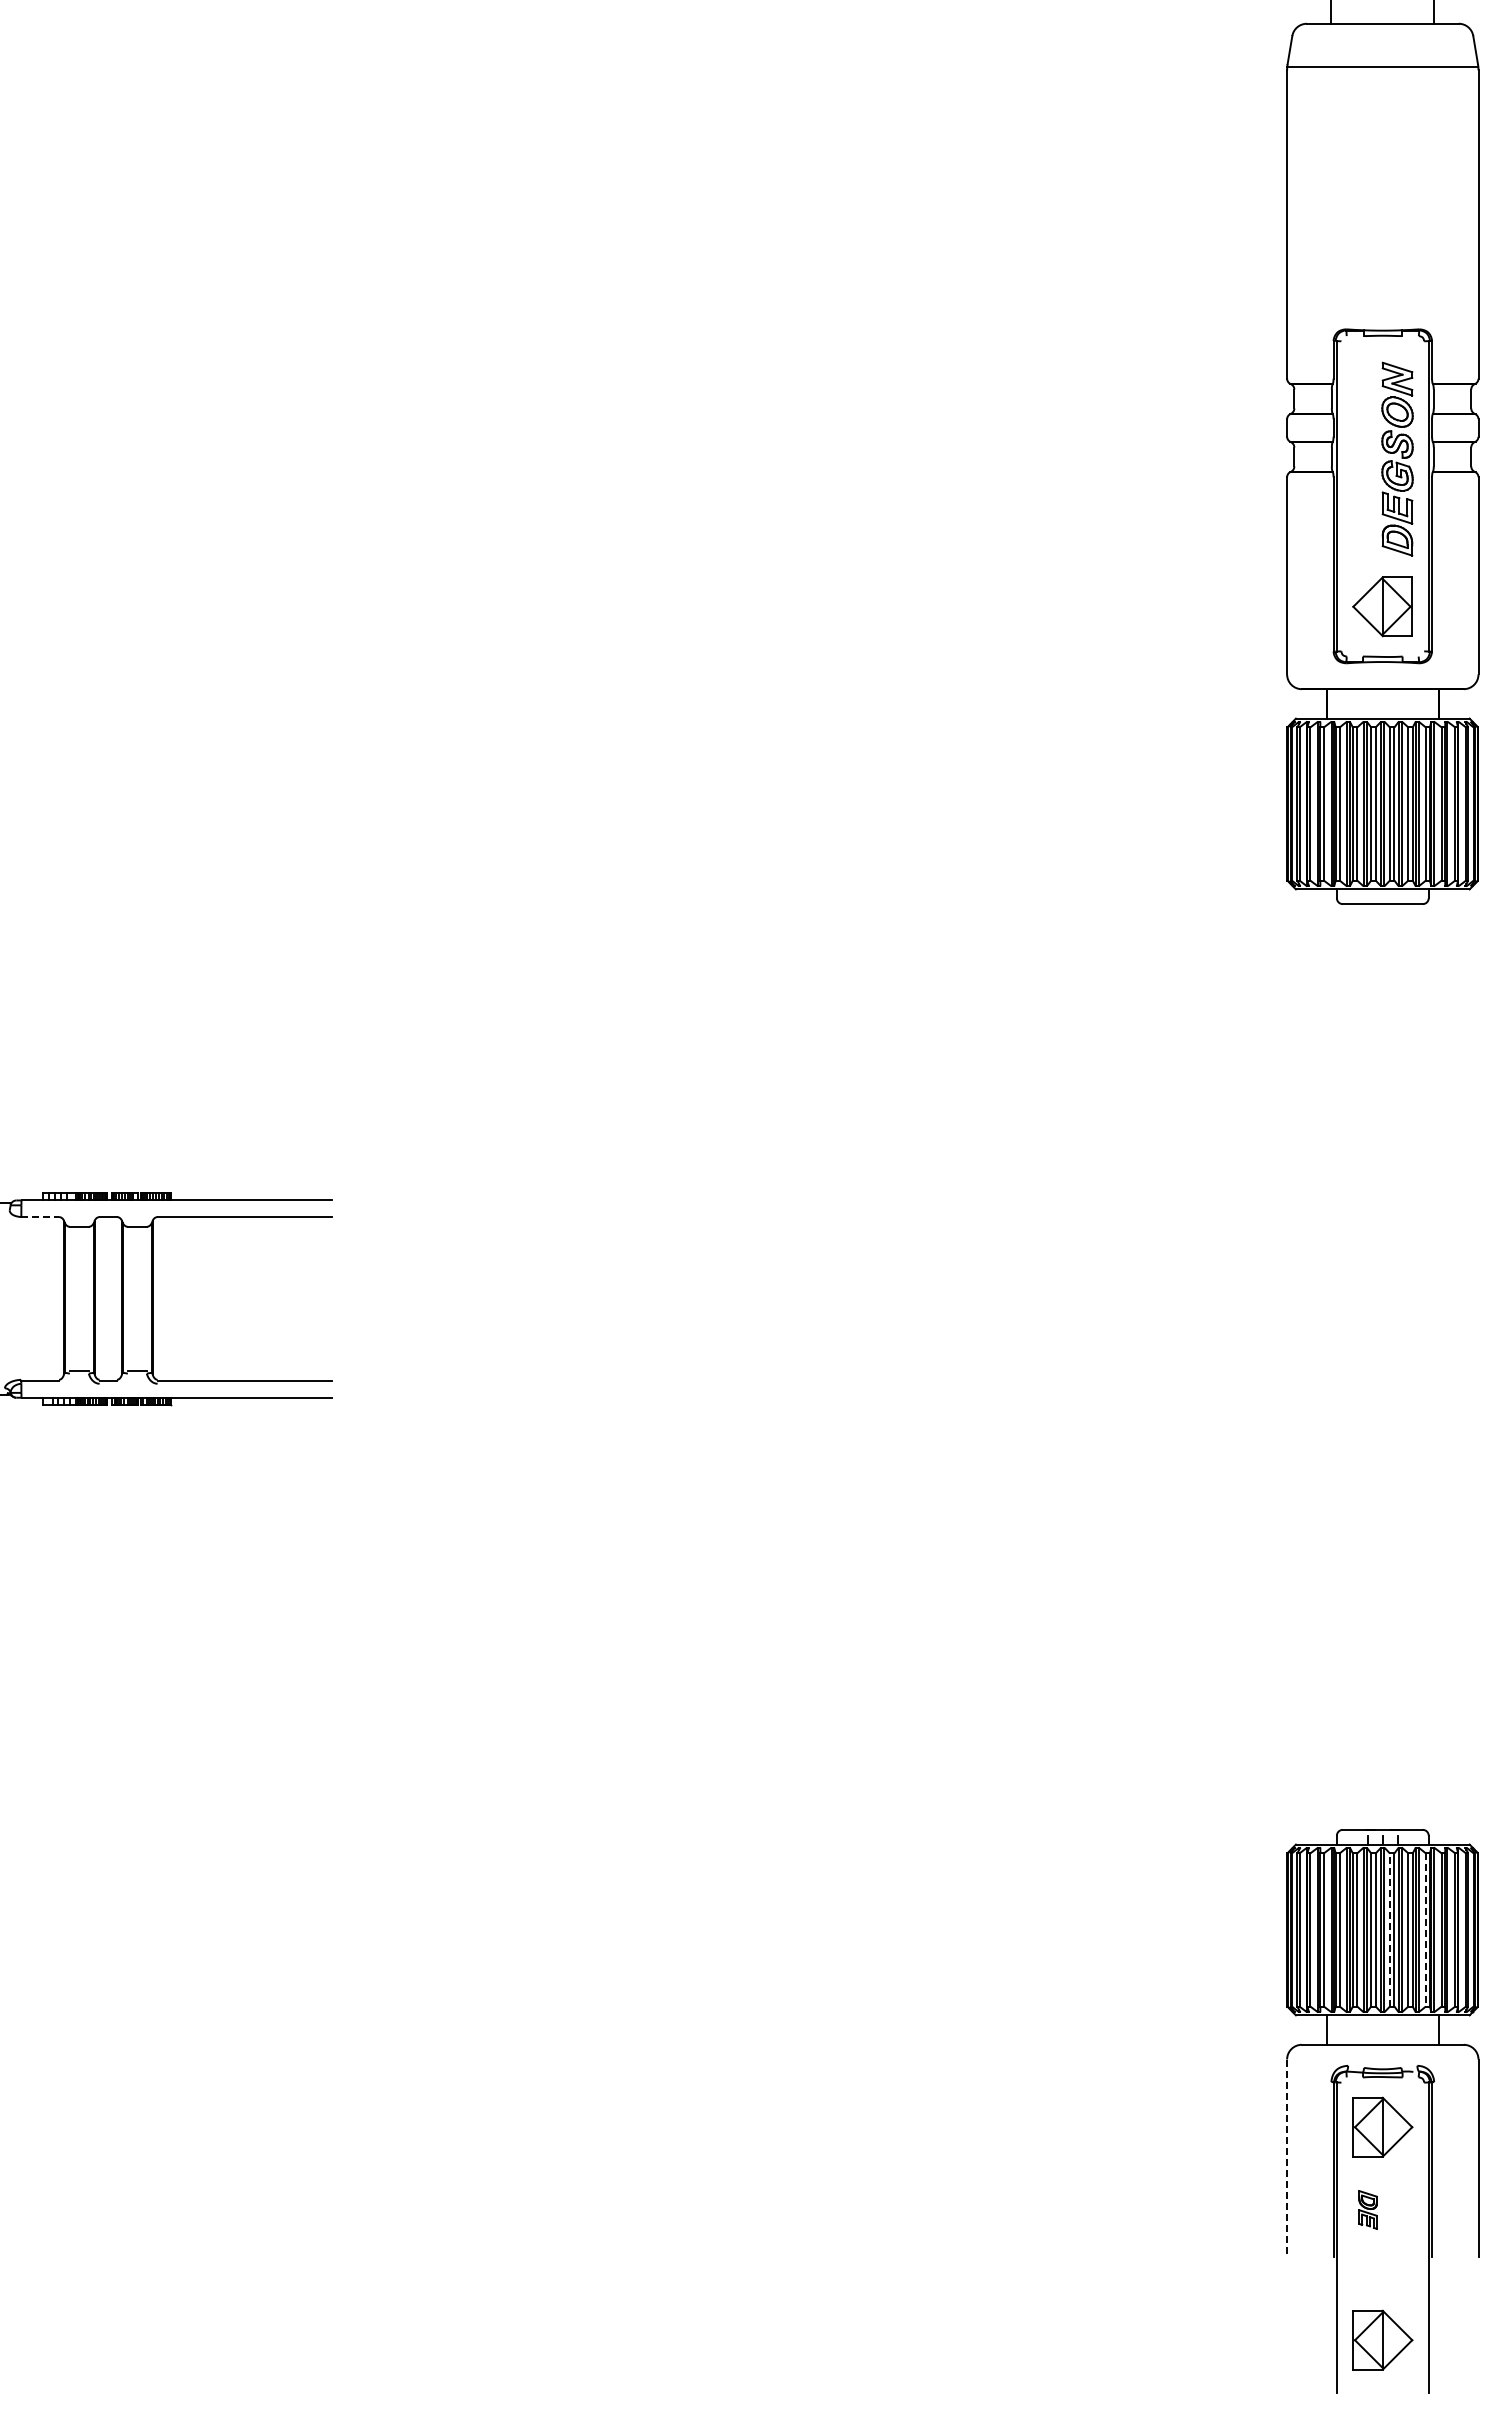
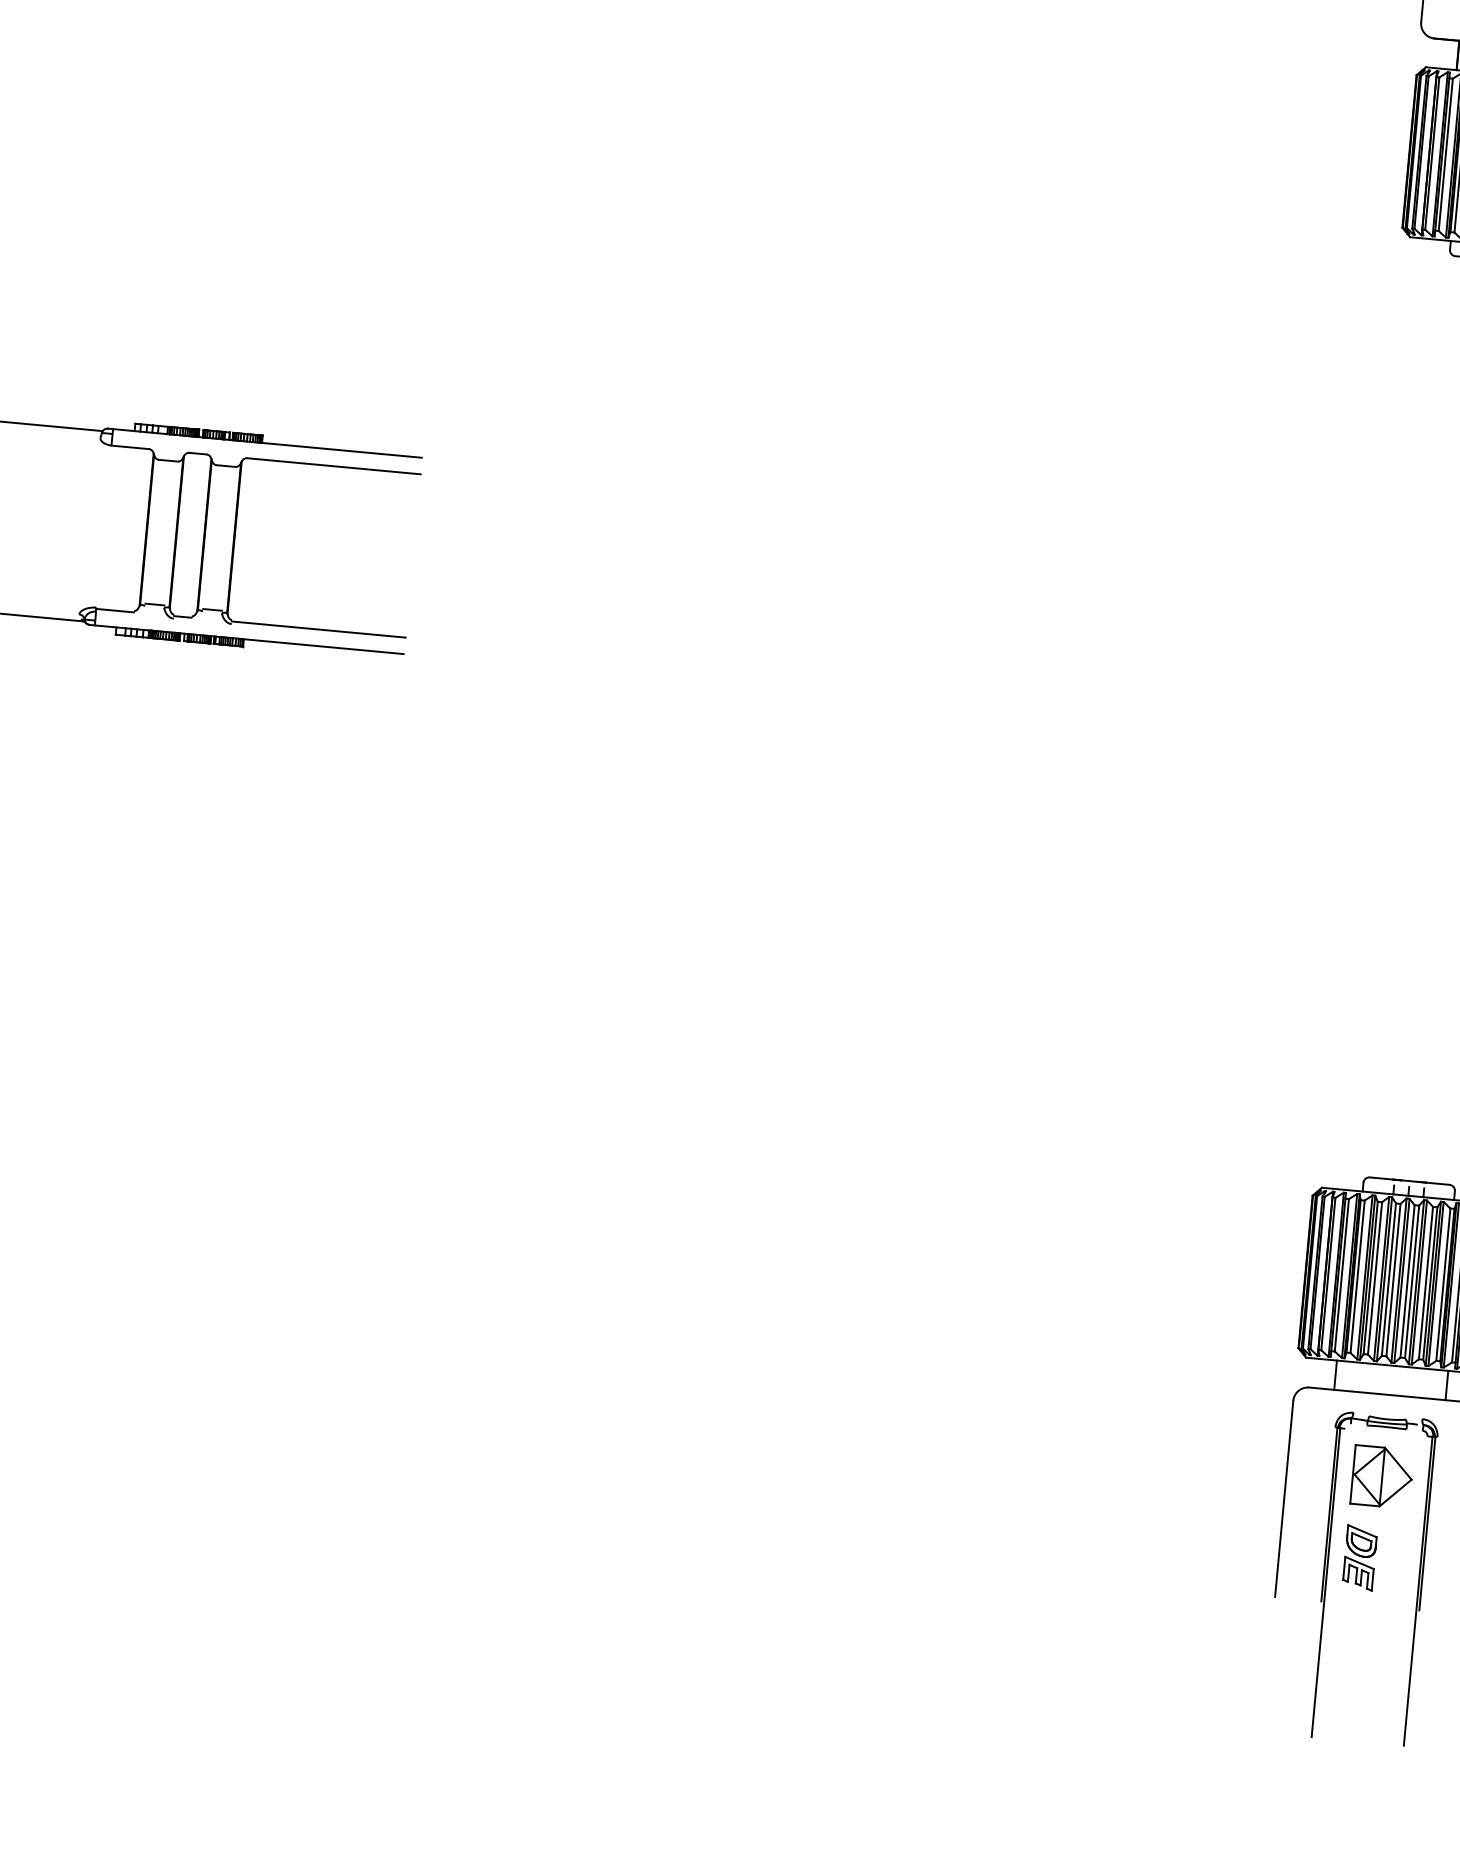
line: (40, 1217) -> (130, 447), dashed -> solid
line: (1389, 1929) -> (1407, 1280), dashed -> solid
line: (1425, 1929) -> (1443, 1284), dashed -> solid
line: (1287, 2158) -> (1284, 1499), dashed -> solid
part: (1367, 2209) -> (1359, 1557), size x1.67
part: (1382, 2339) -> (1362, 1688), removed

